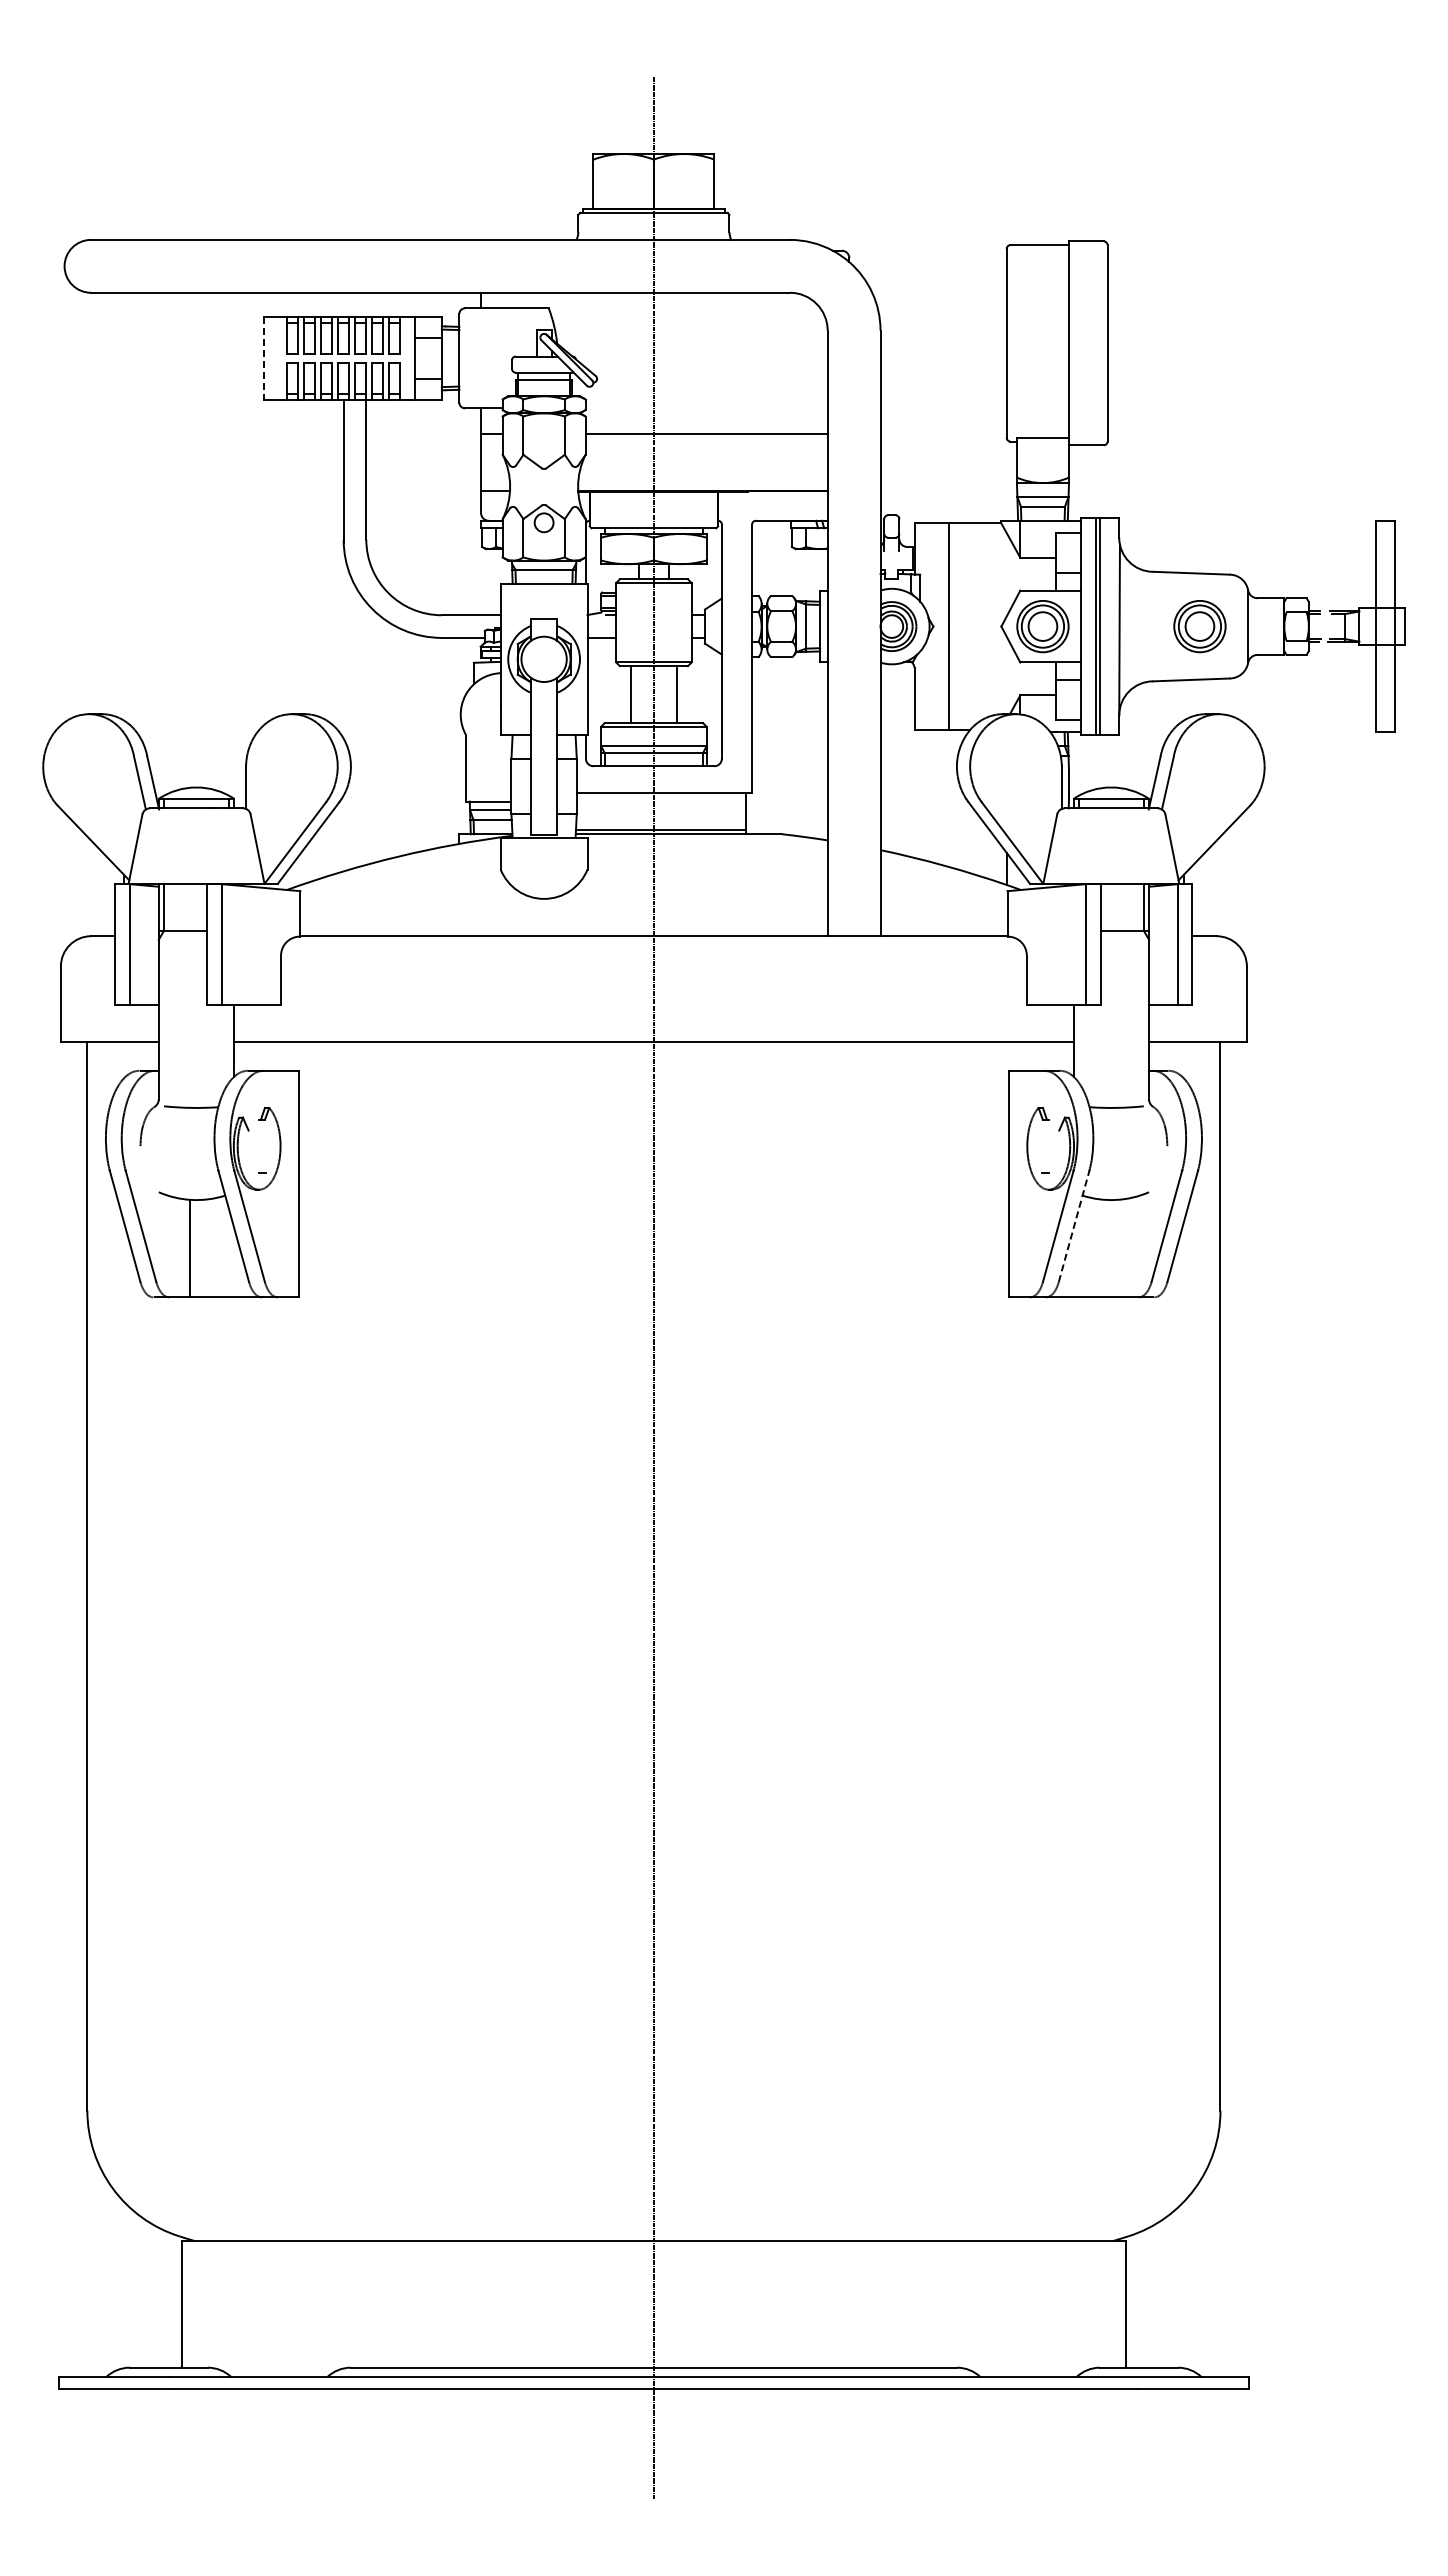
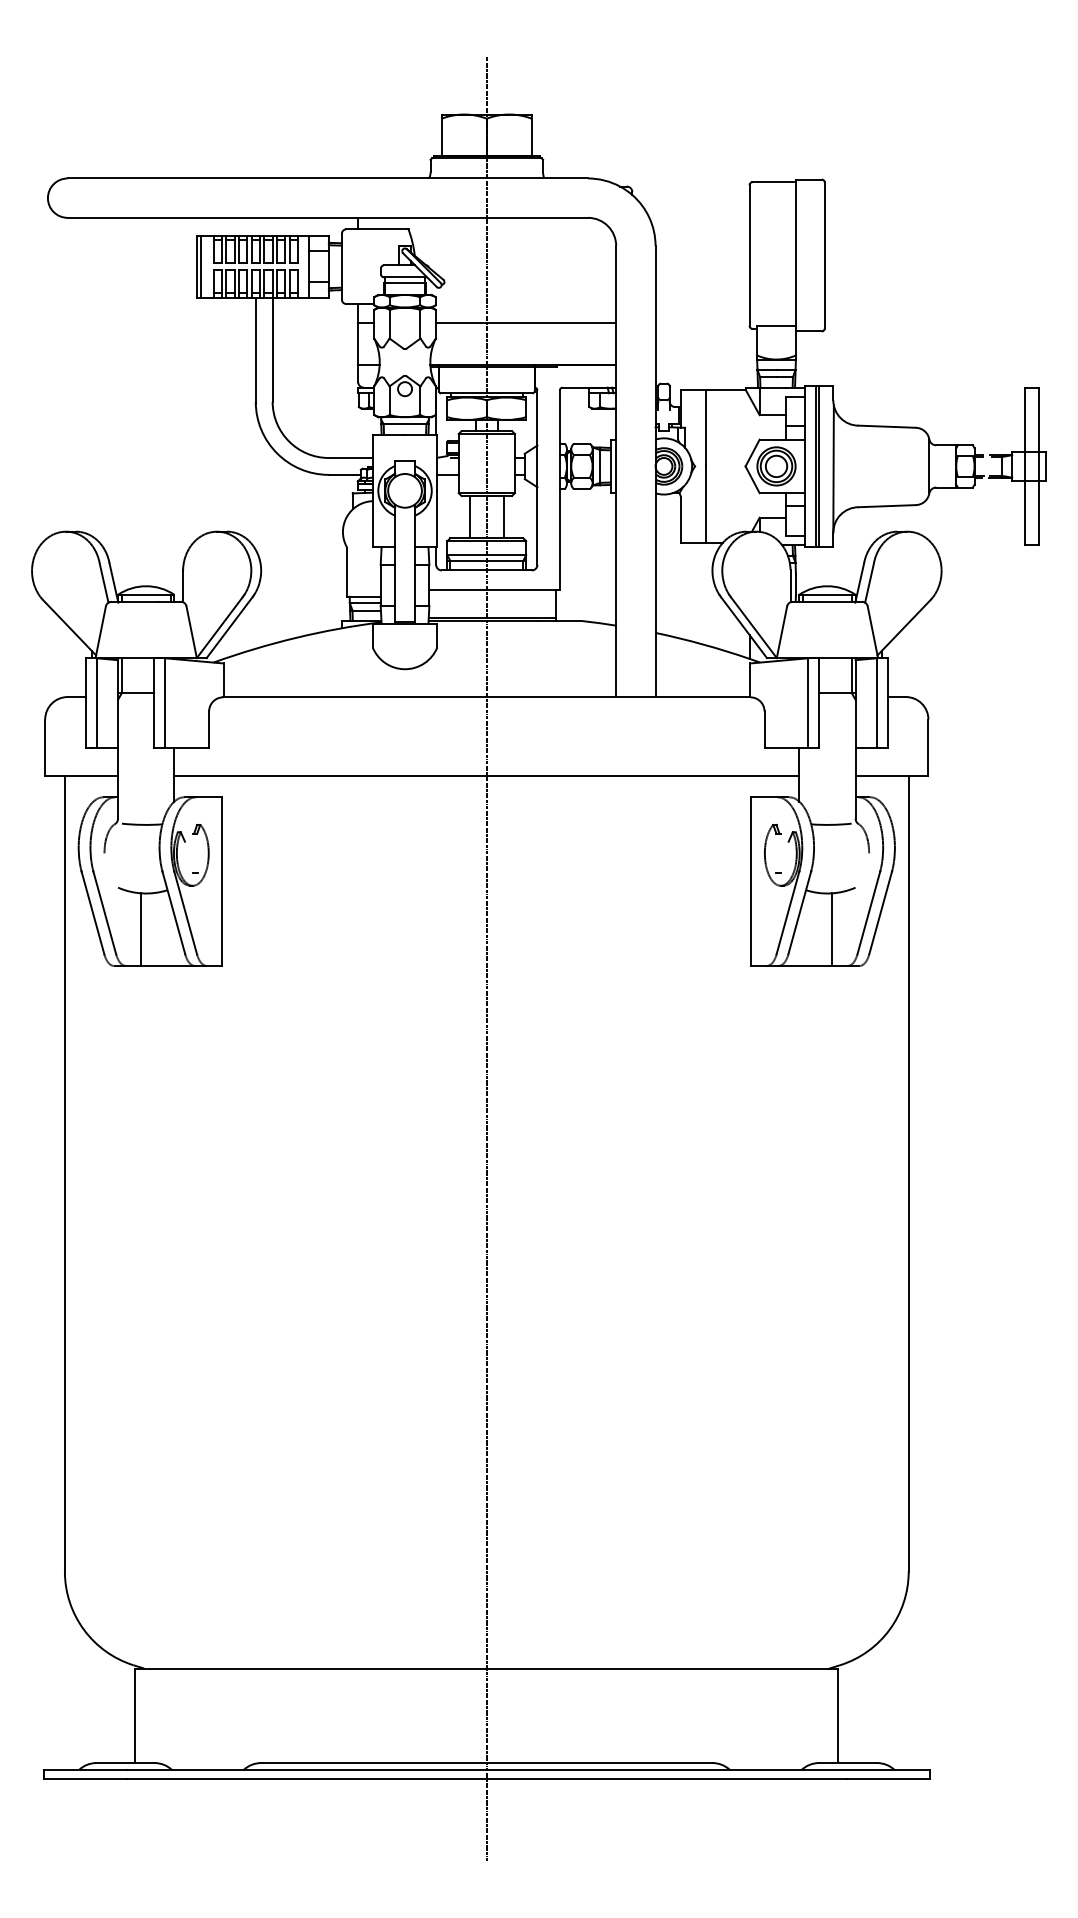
line: (269, 357) -> (200, 266), added
line: (264, 358) -> (196, 266), dashed -> solid
part: (1199, 626) -> (893, 466), removed
line: (1074, 1226) -> (800, 913), dashed -> solid
line: (1117, 1248) -> (832, 929), added

